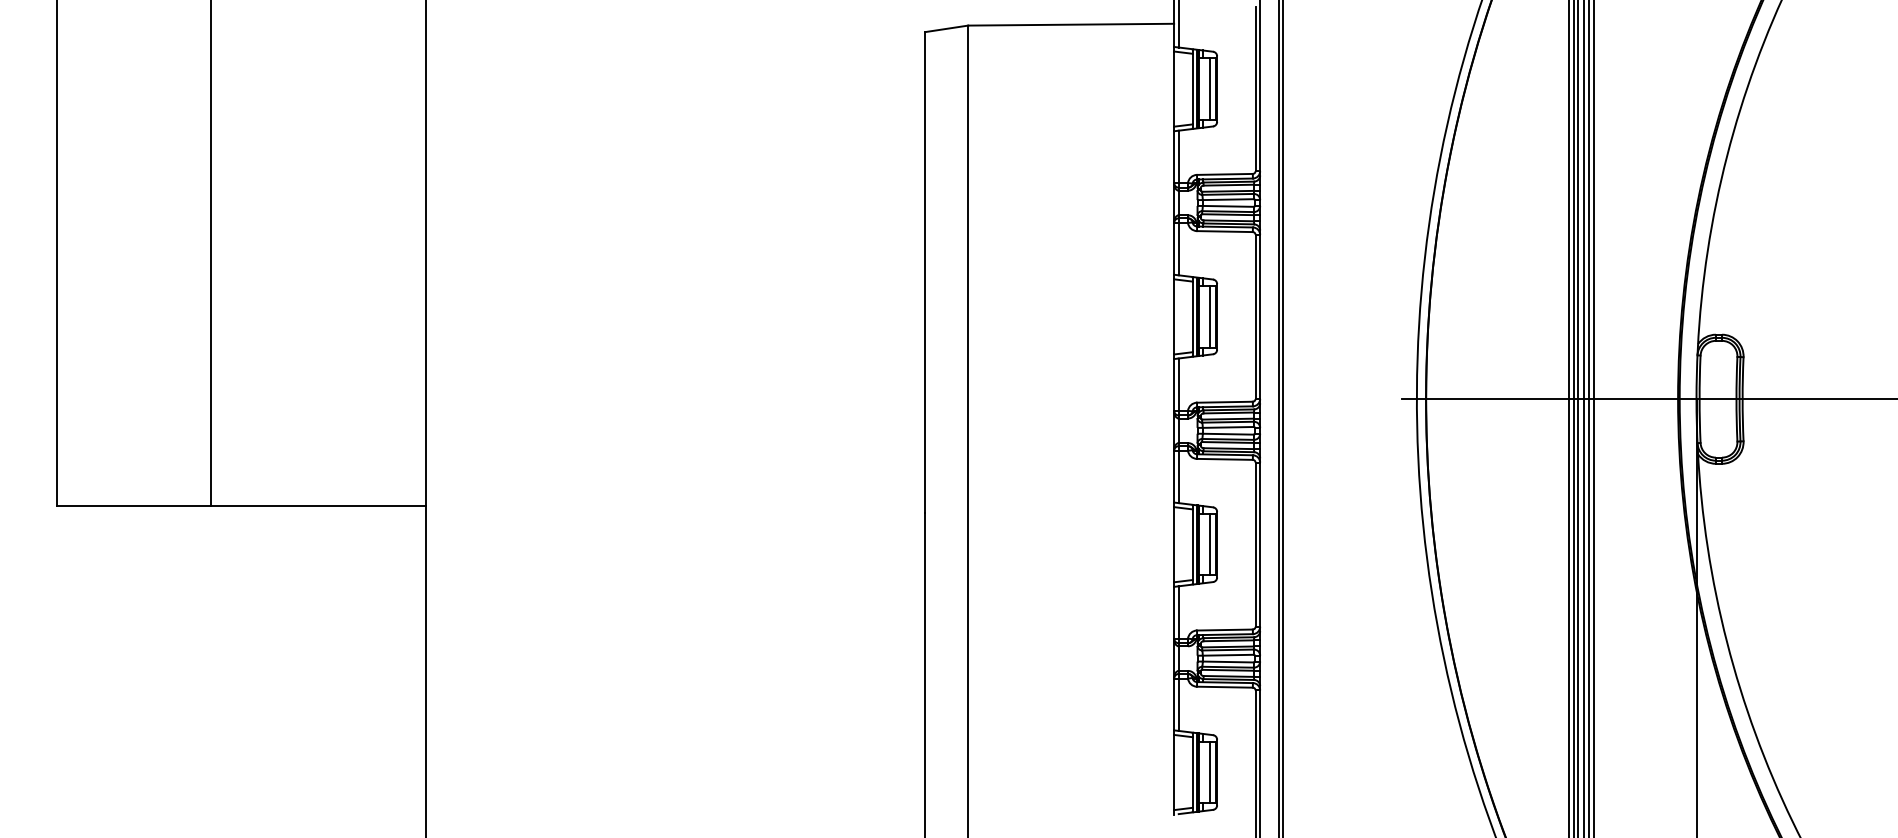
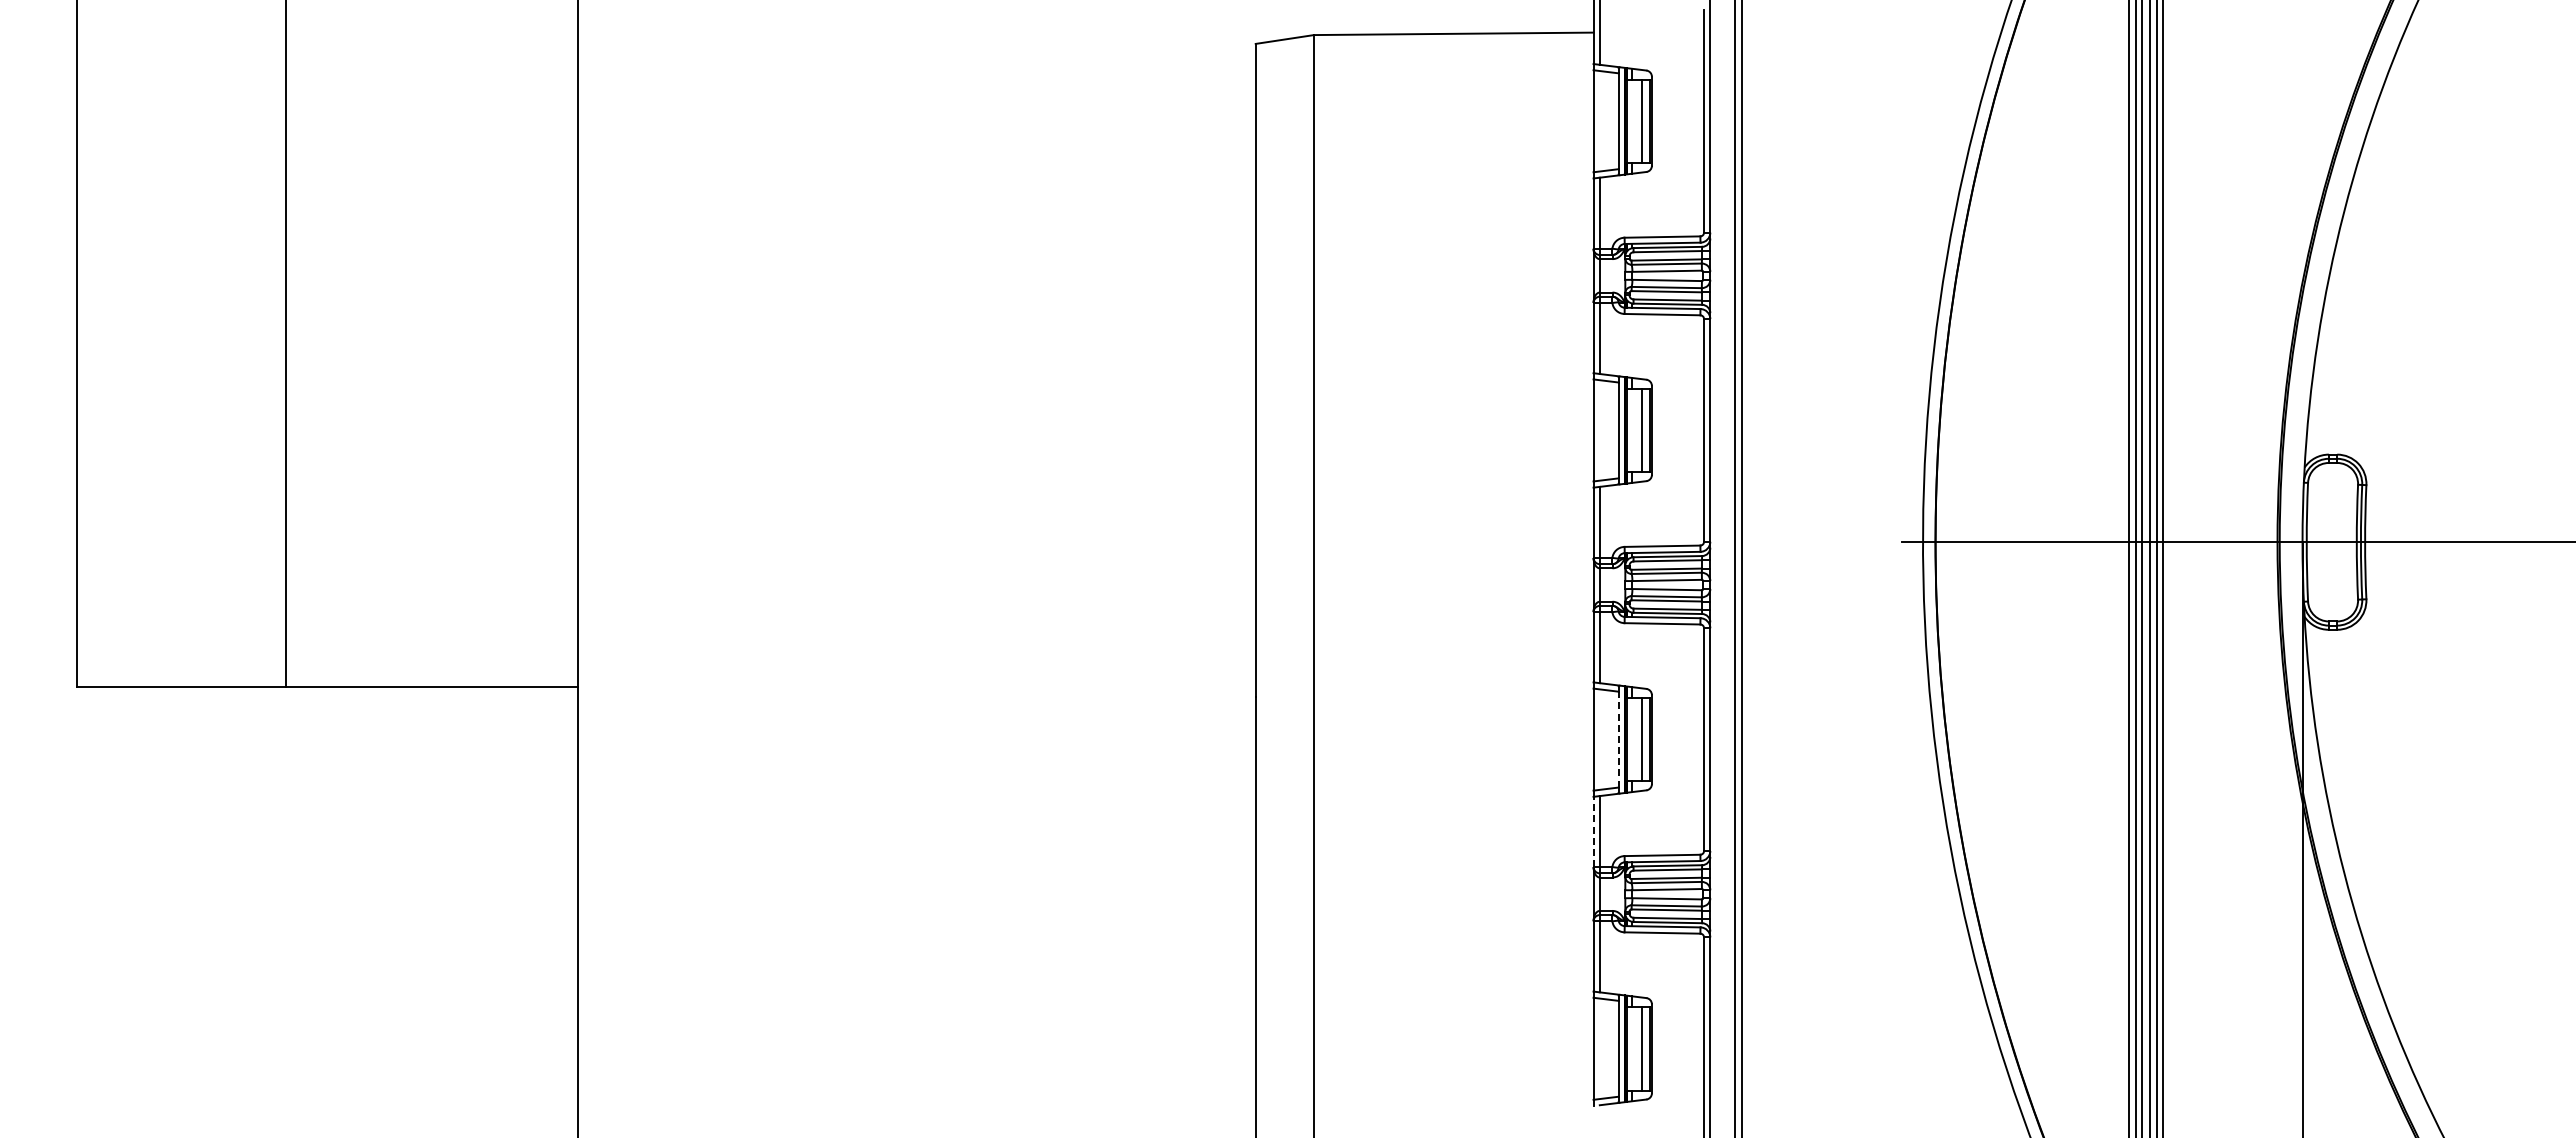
line: (1192, 544) -> (1618, 739), solid -> dashed
line: (1174, 612) -> (1593, 831), solid -> dashed

